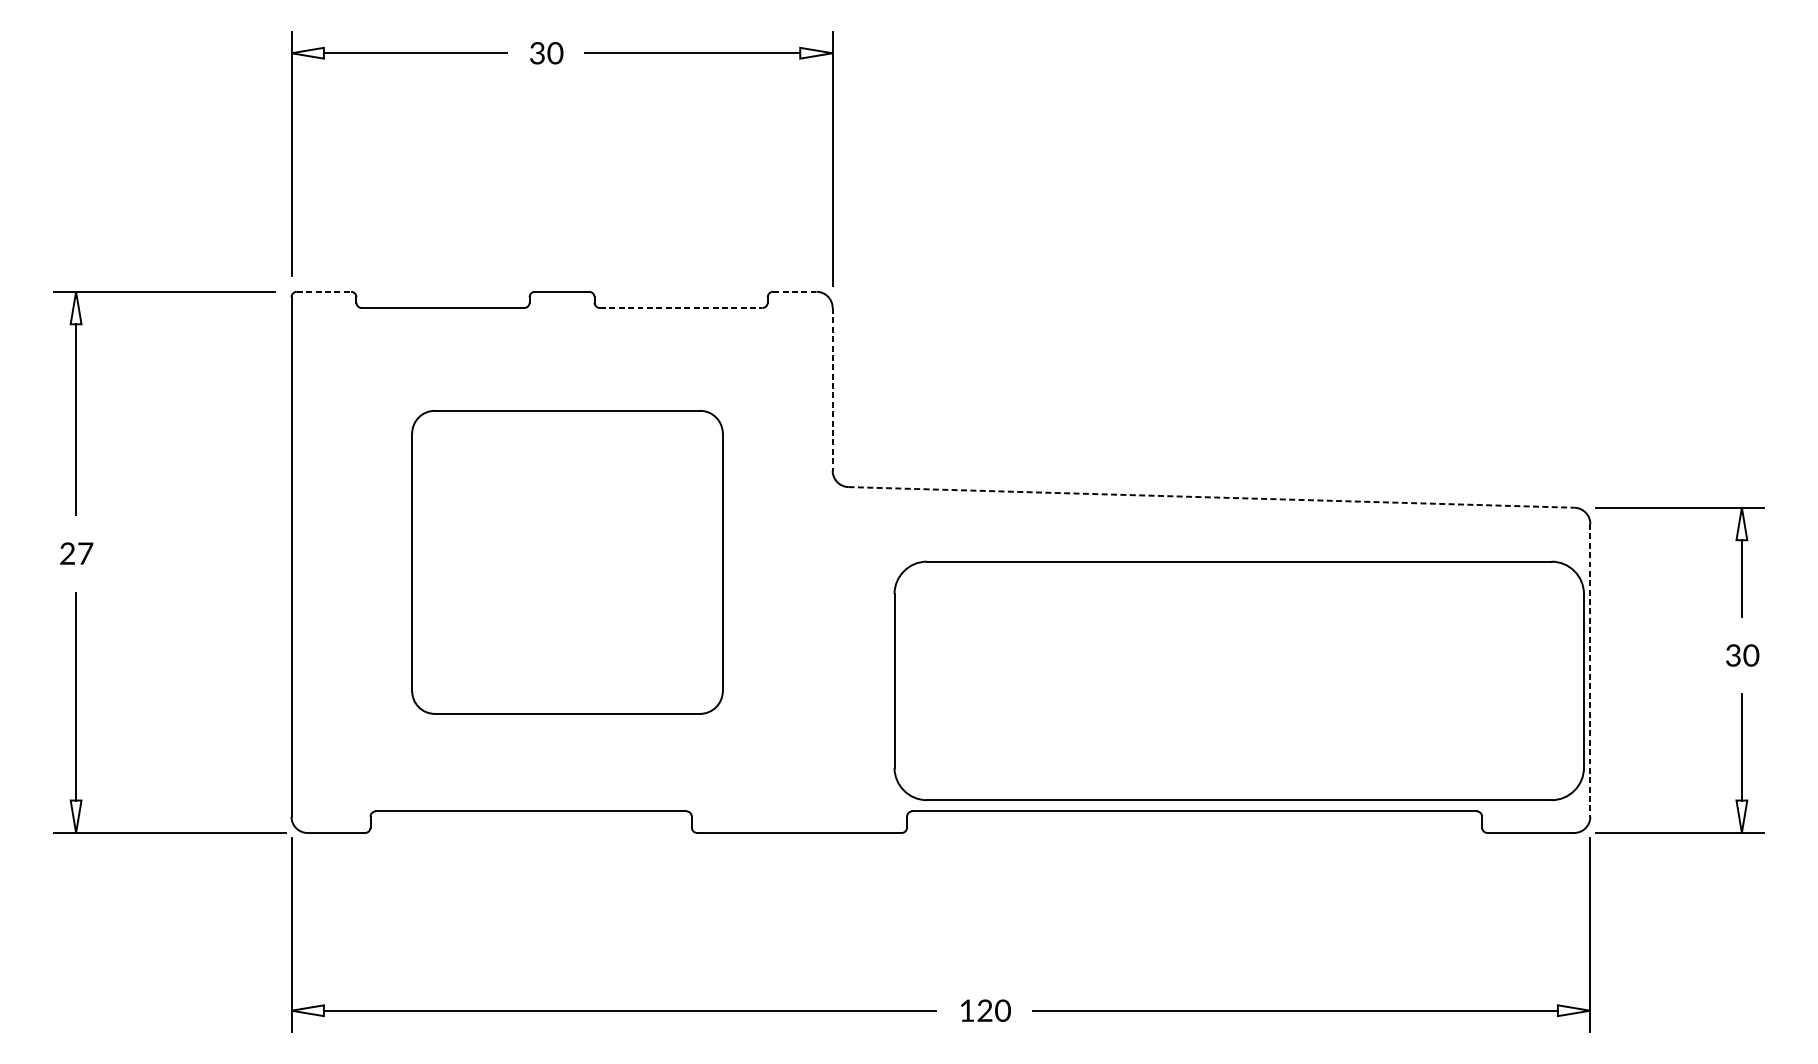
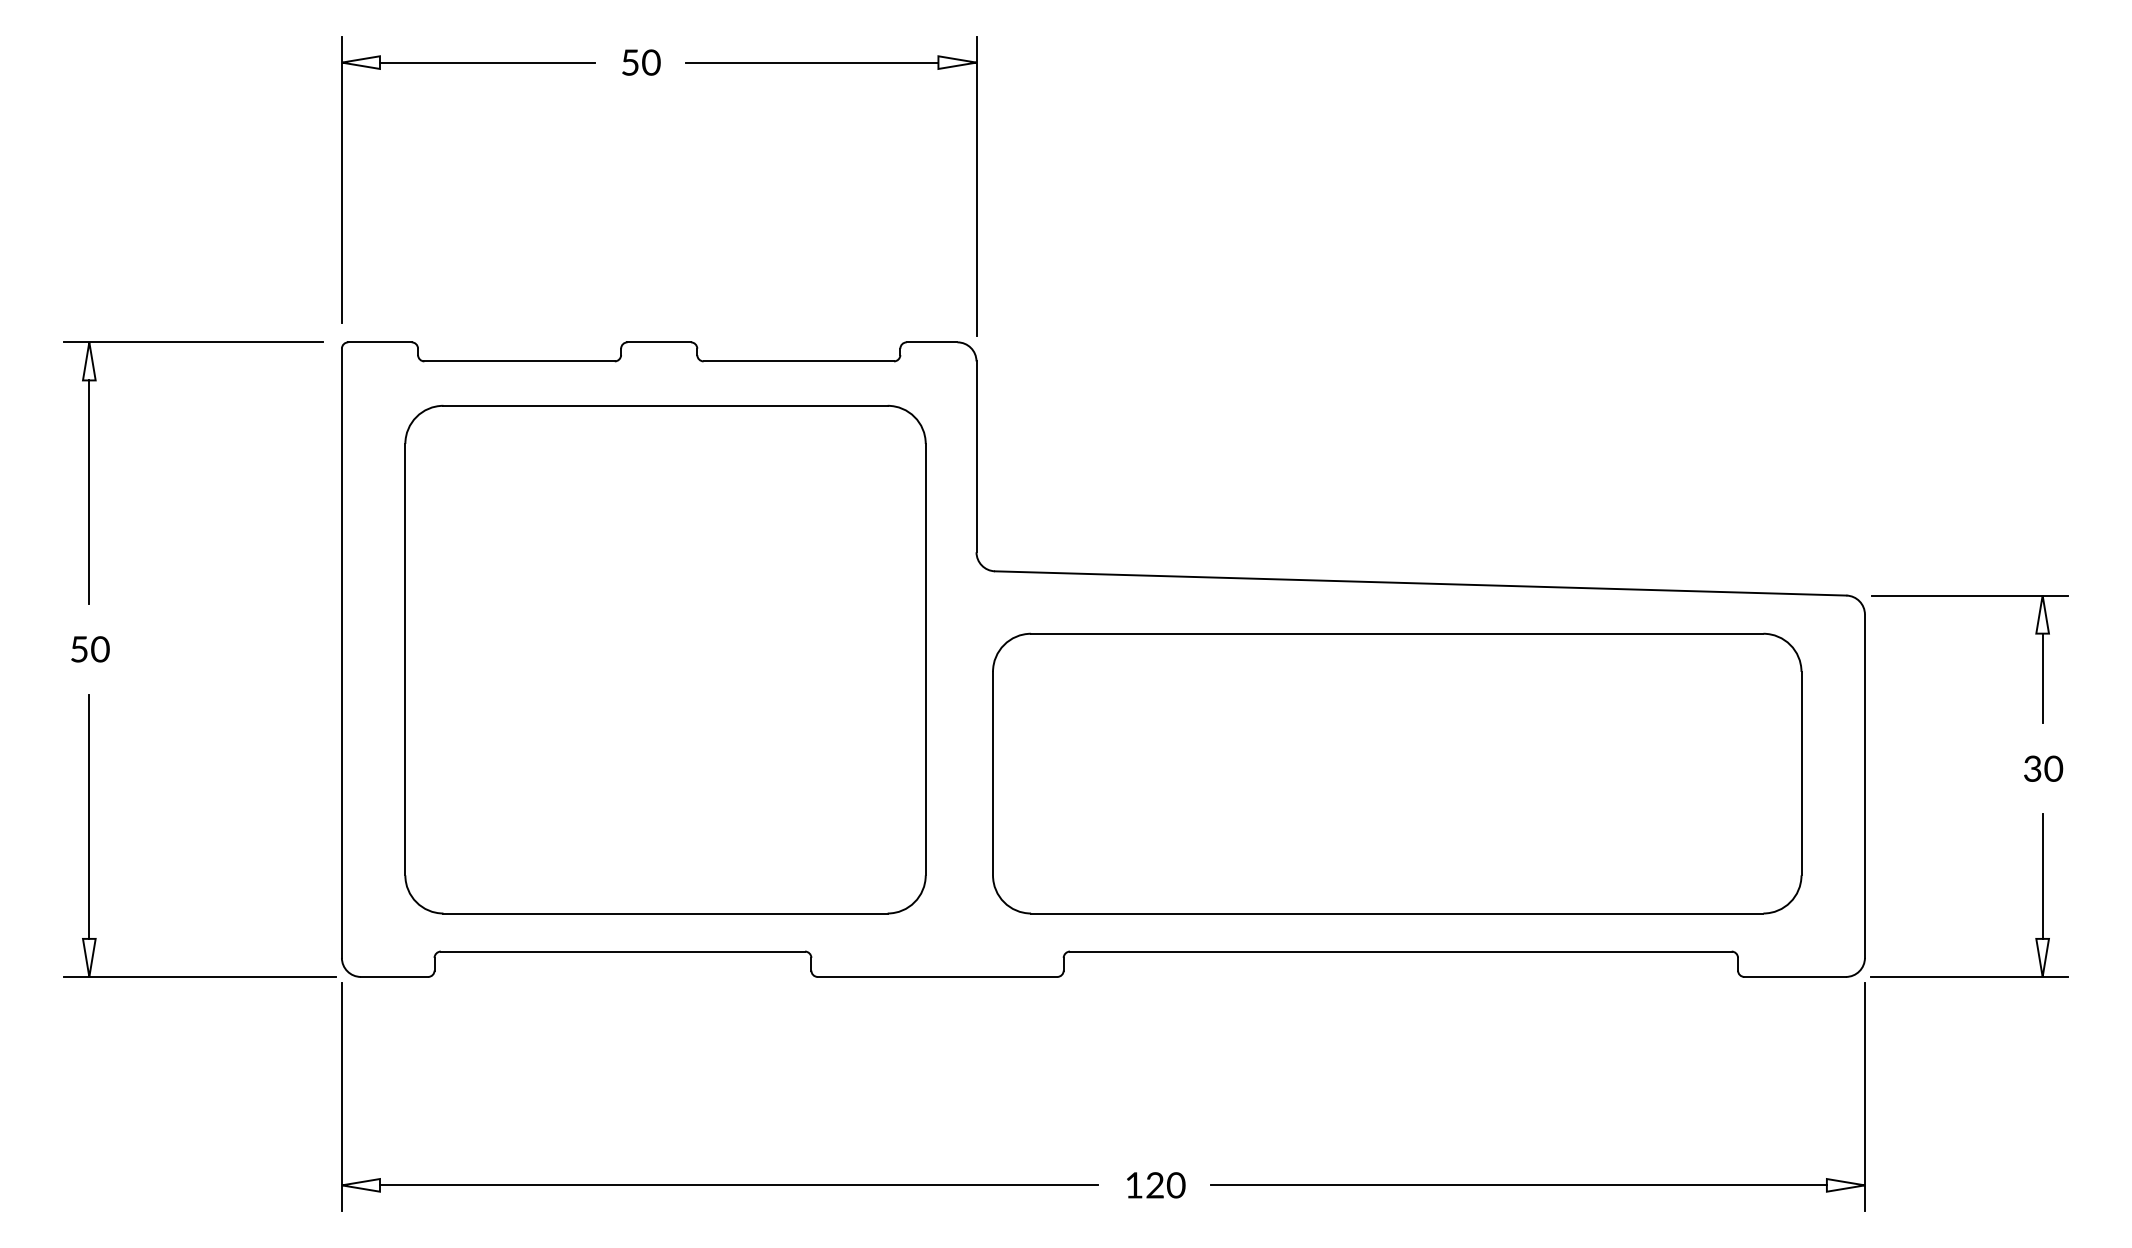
text: (536, 53) -> (629, 62), 30 -> 50
line: (323, 291) -> (379, 342), dashed -> solid
line: (795, 291) -> (932, 342), dashed -> solid
line: (681, 308) -> (799, 361), dashed -> solid
line: (832, 390) -> (976, 457), dashed -> solid
line: (1211, 497) -> (1420, 583), dashed -> solid
text: (76, 553) -> (89, 649), 27 -> 50
part: (567, 562) -> (665, 659), size x1.43
line: (1589, 670) -> (1864, 786), dashed -> solid
part: (1239, 680) -> (1397, 773), moved

